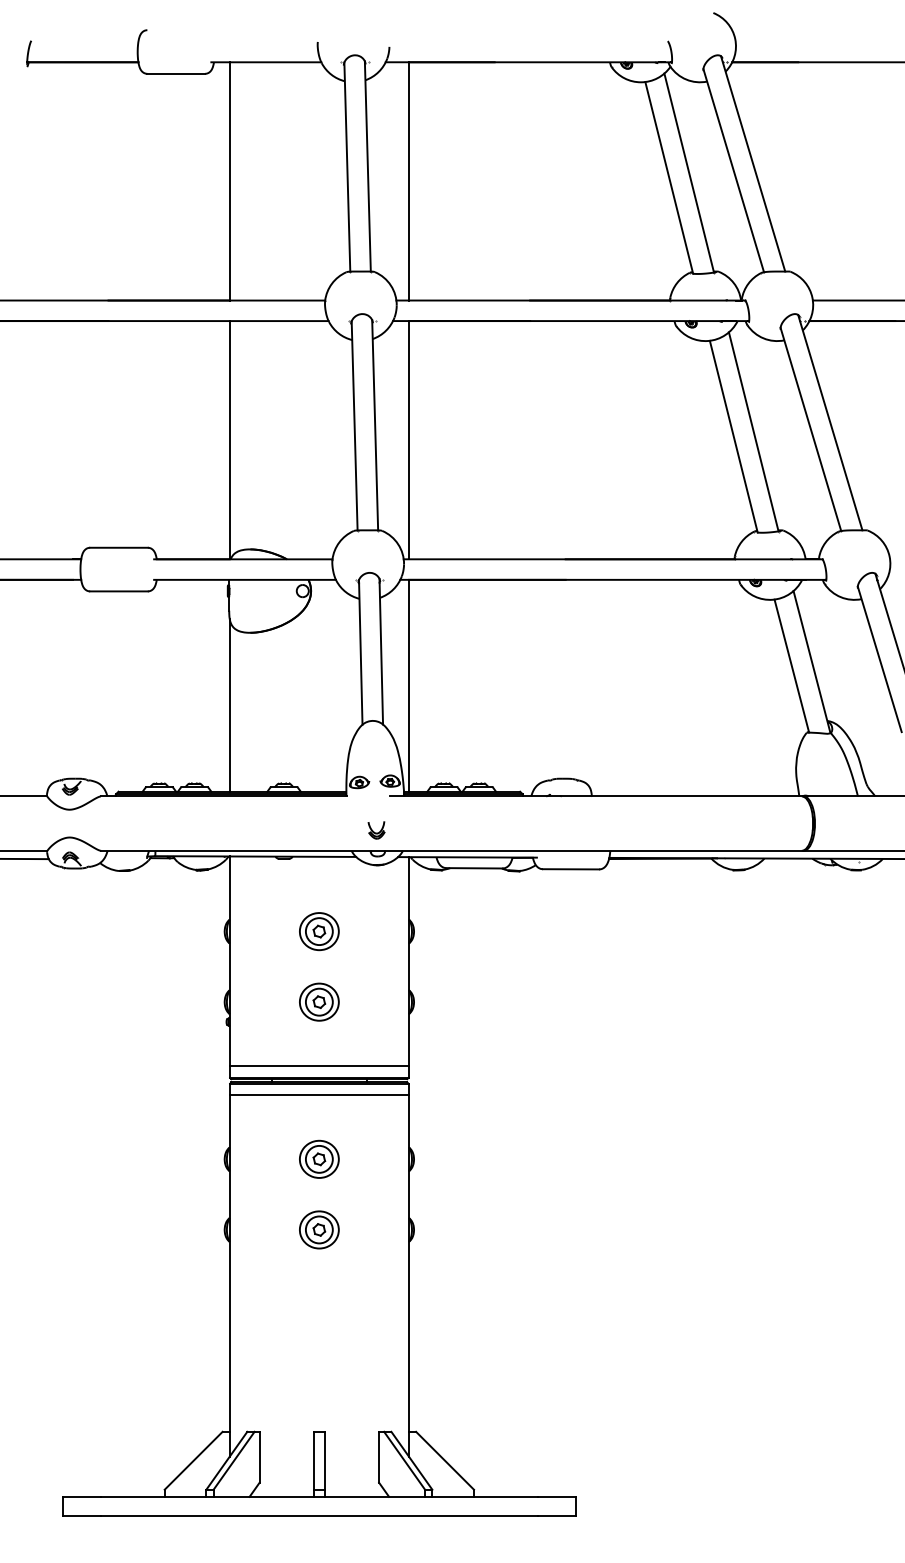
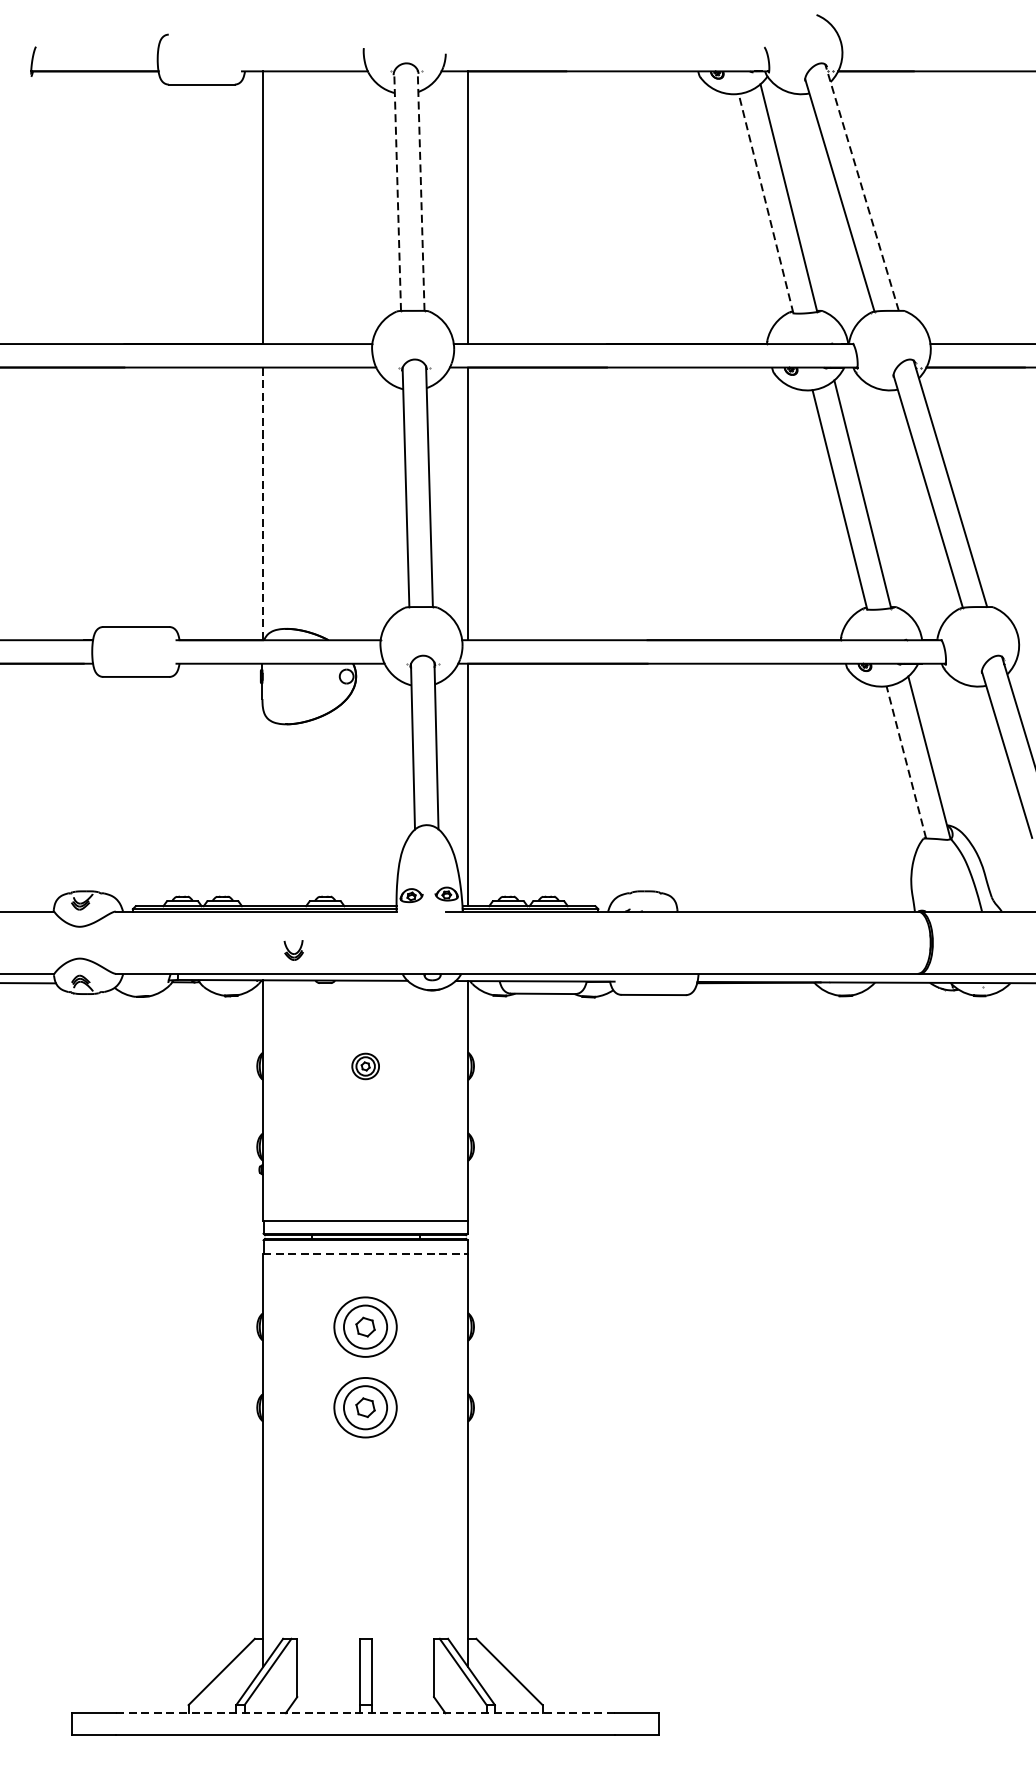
line: (752, 163) -> (861, 187), solid -> dashed
line: (367, 165) -> (420, 189), solid -> dashed
line: (347, 167) -> (397, 191), solid -> dashed
line: (669, 177) -> (766, 203), solid -> dashed
line: (229, 440) -> (262, 504), solid -> dashed
line: (791, 666) -> (905, 762), solid -> dashed
line: (229, 704) -> (262, 806), removed
part: (376, 830) -> (293, 950), moved
part: (319, 931) -> (365, 1066), size x0.6
part: (319, 1001) -> (365, 1146), removed
line: (319, 1095) -> (365, 1253), solid -> dashed
part: (319, 1158) -> (365, 1325), size x1.4
part: (319, 1229) -> (365, 1407), size x1.4
line: (319, 1496) -> (365, 1712), solid -> dashed

